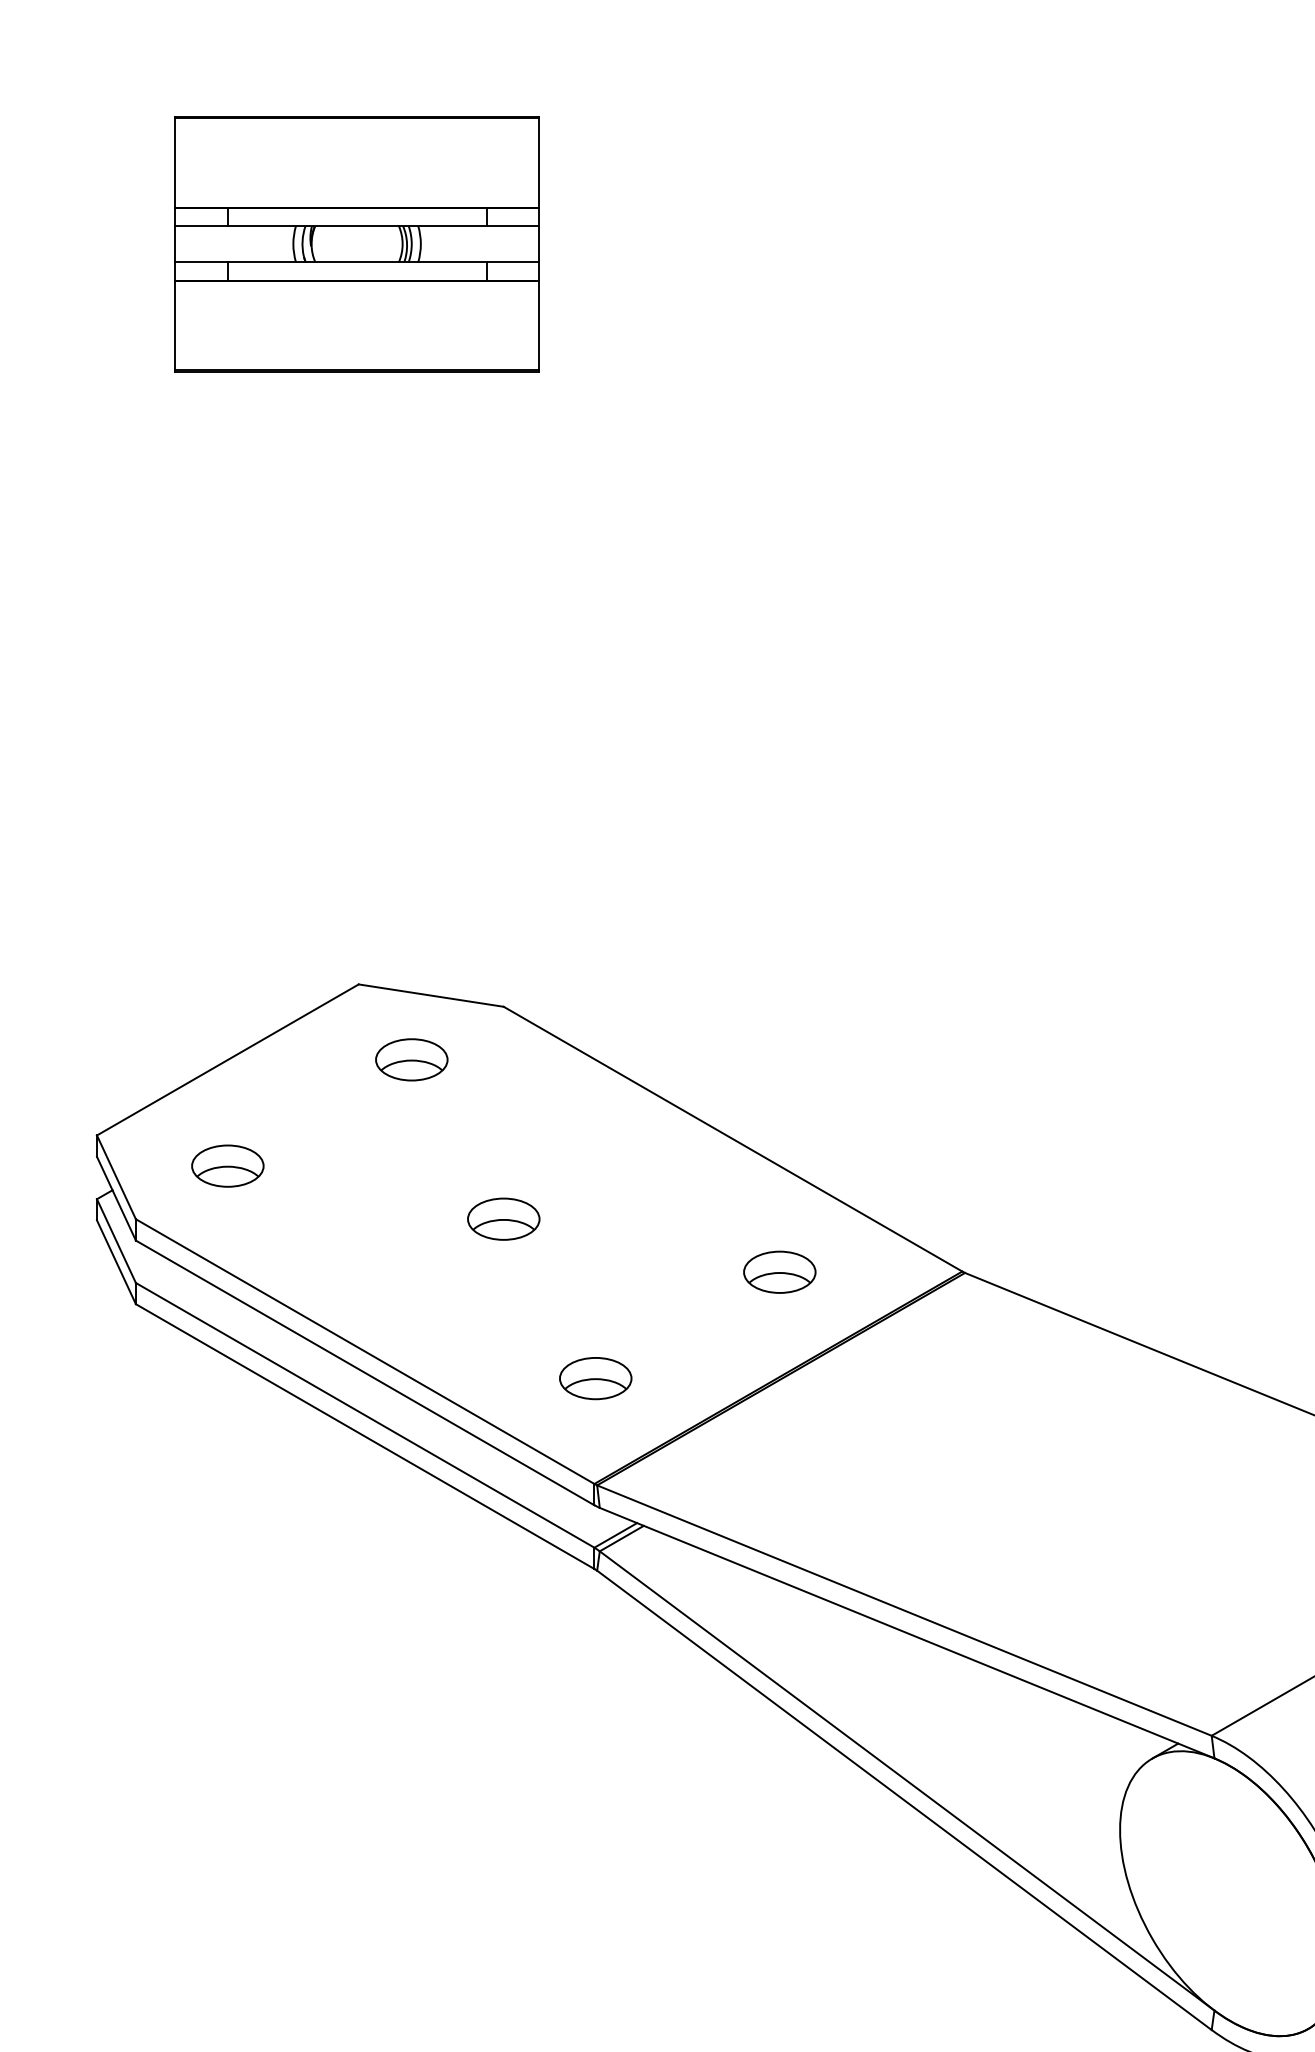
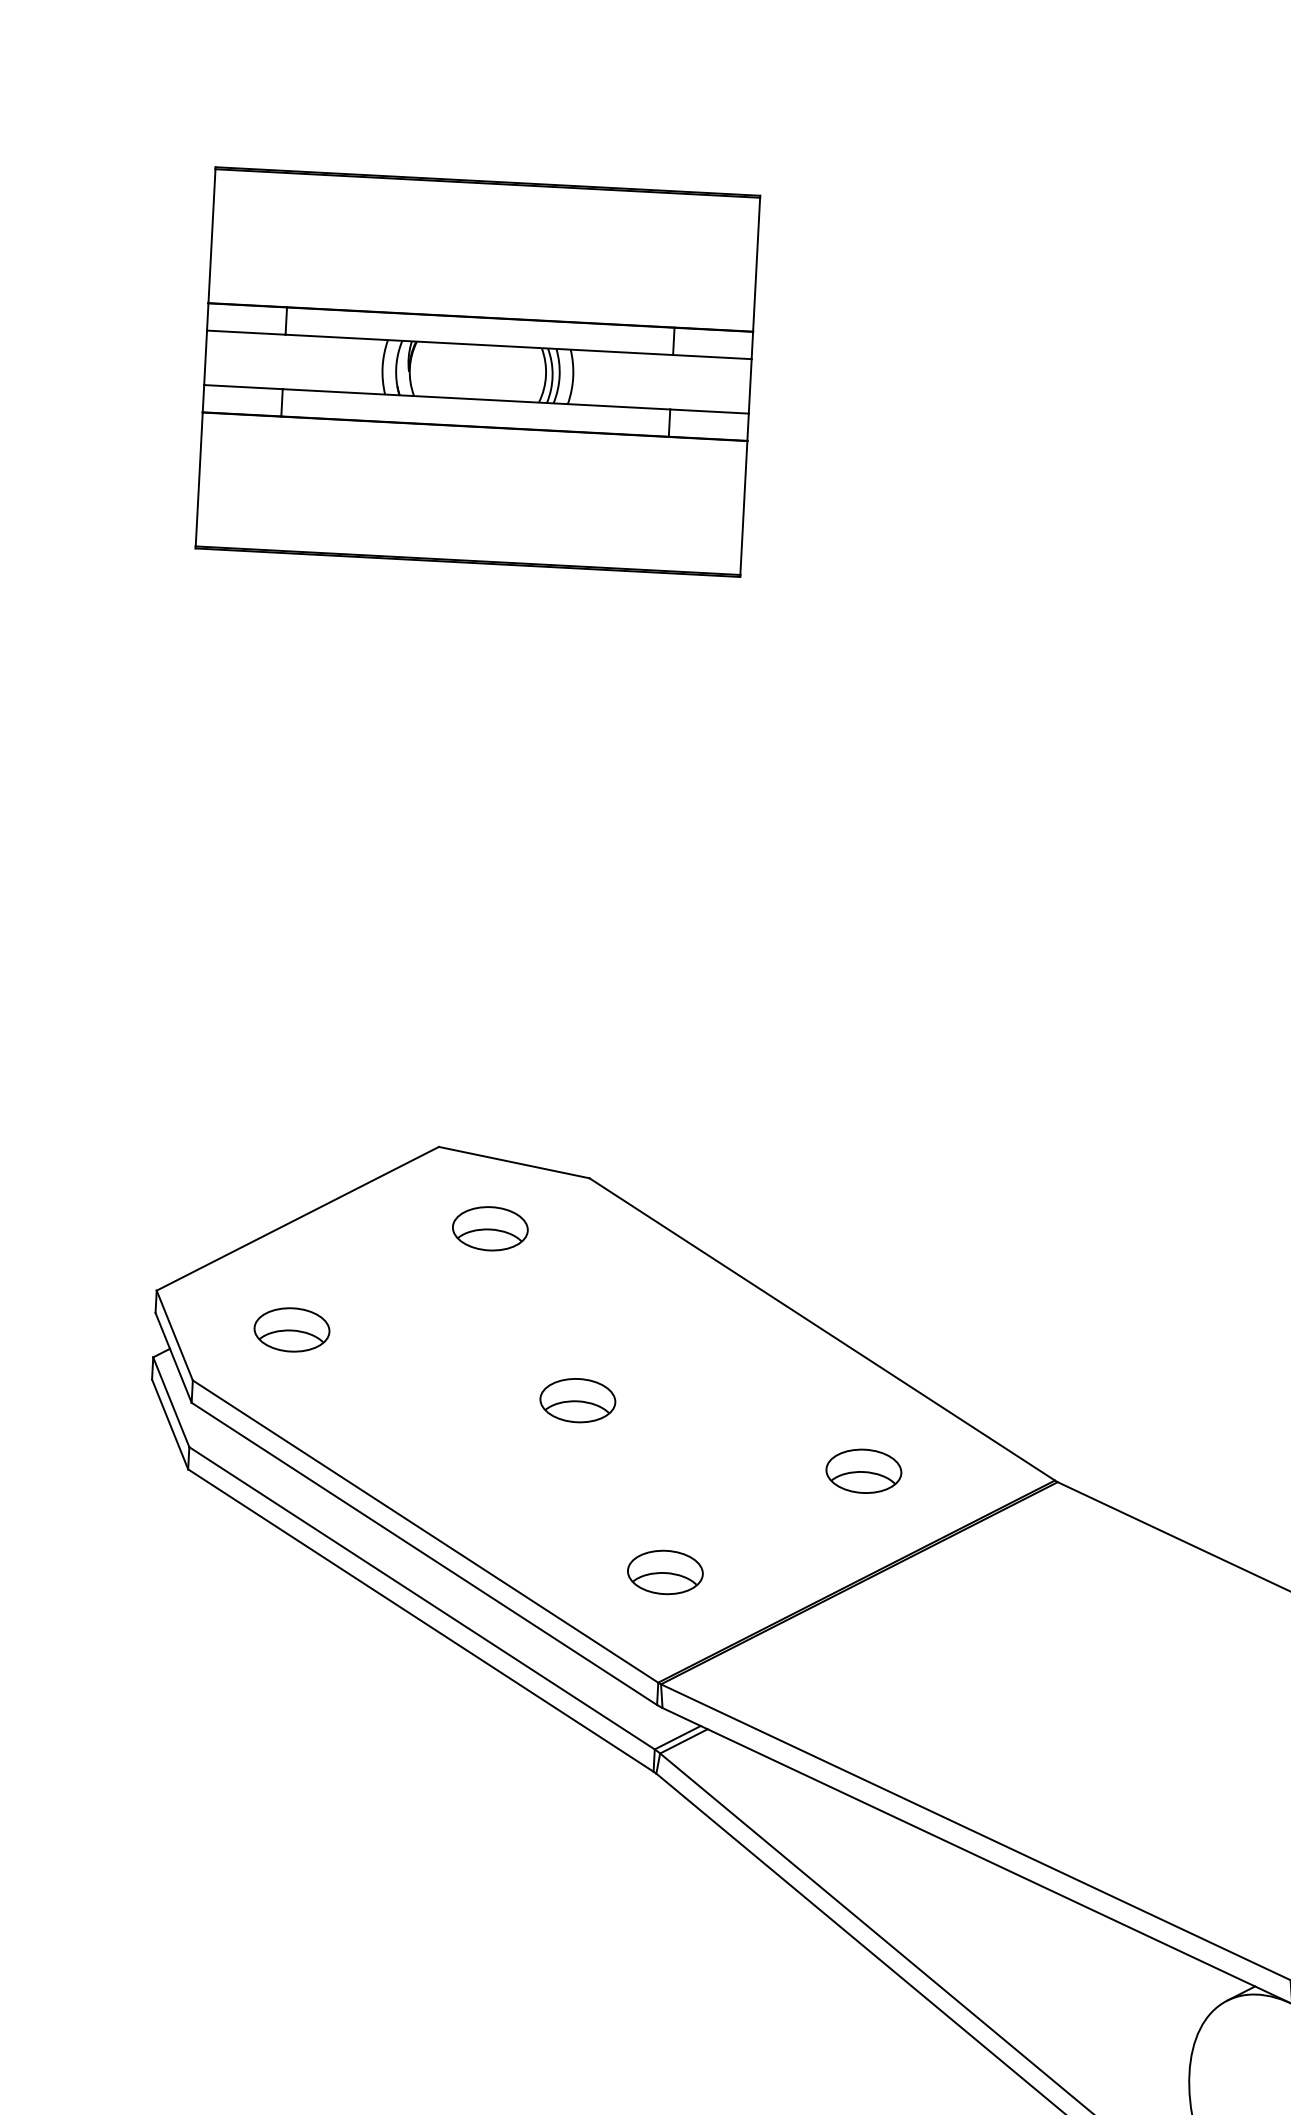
part: (356, 243) -> (477, 371), size x1.43

